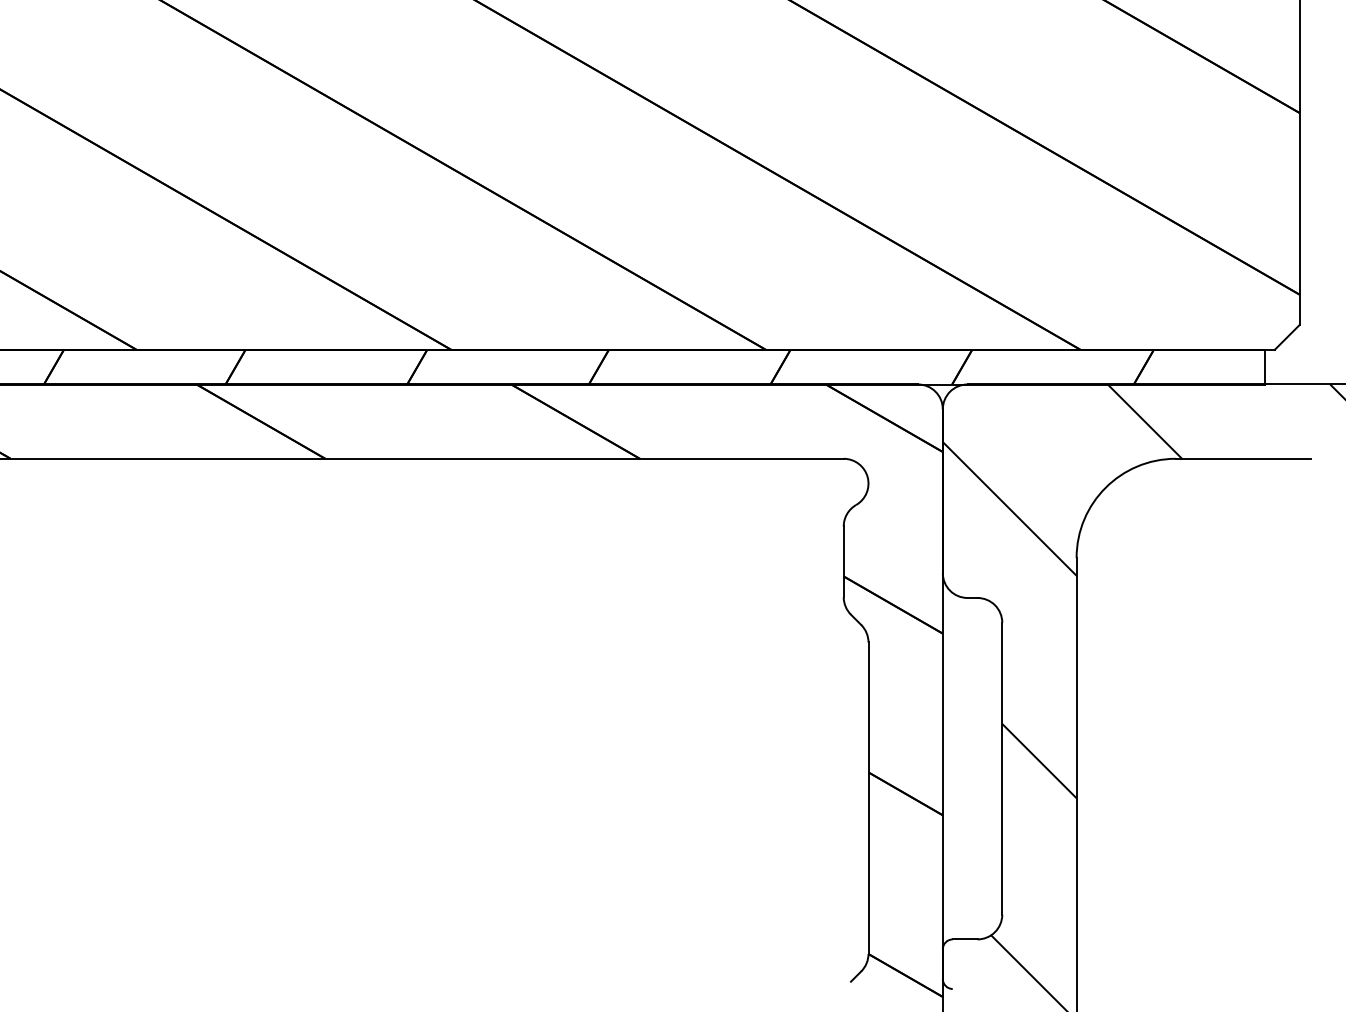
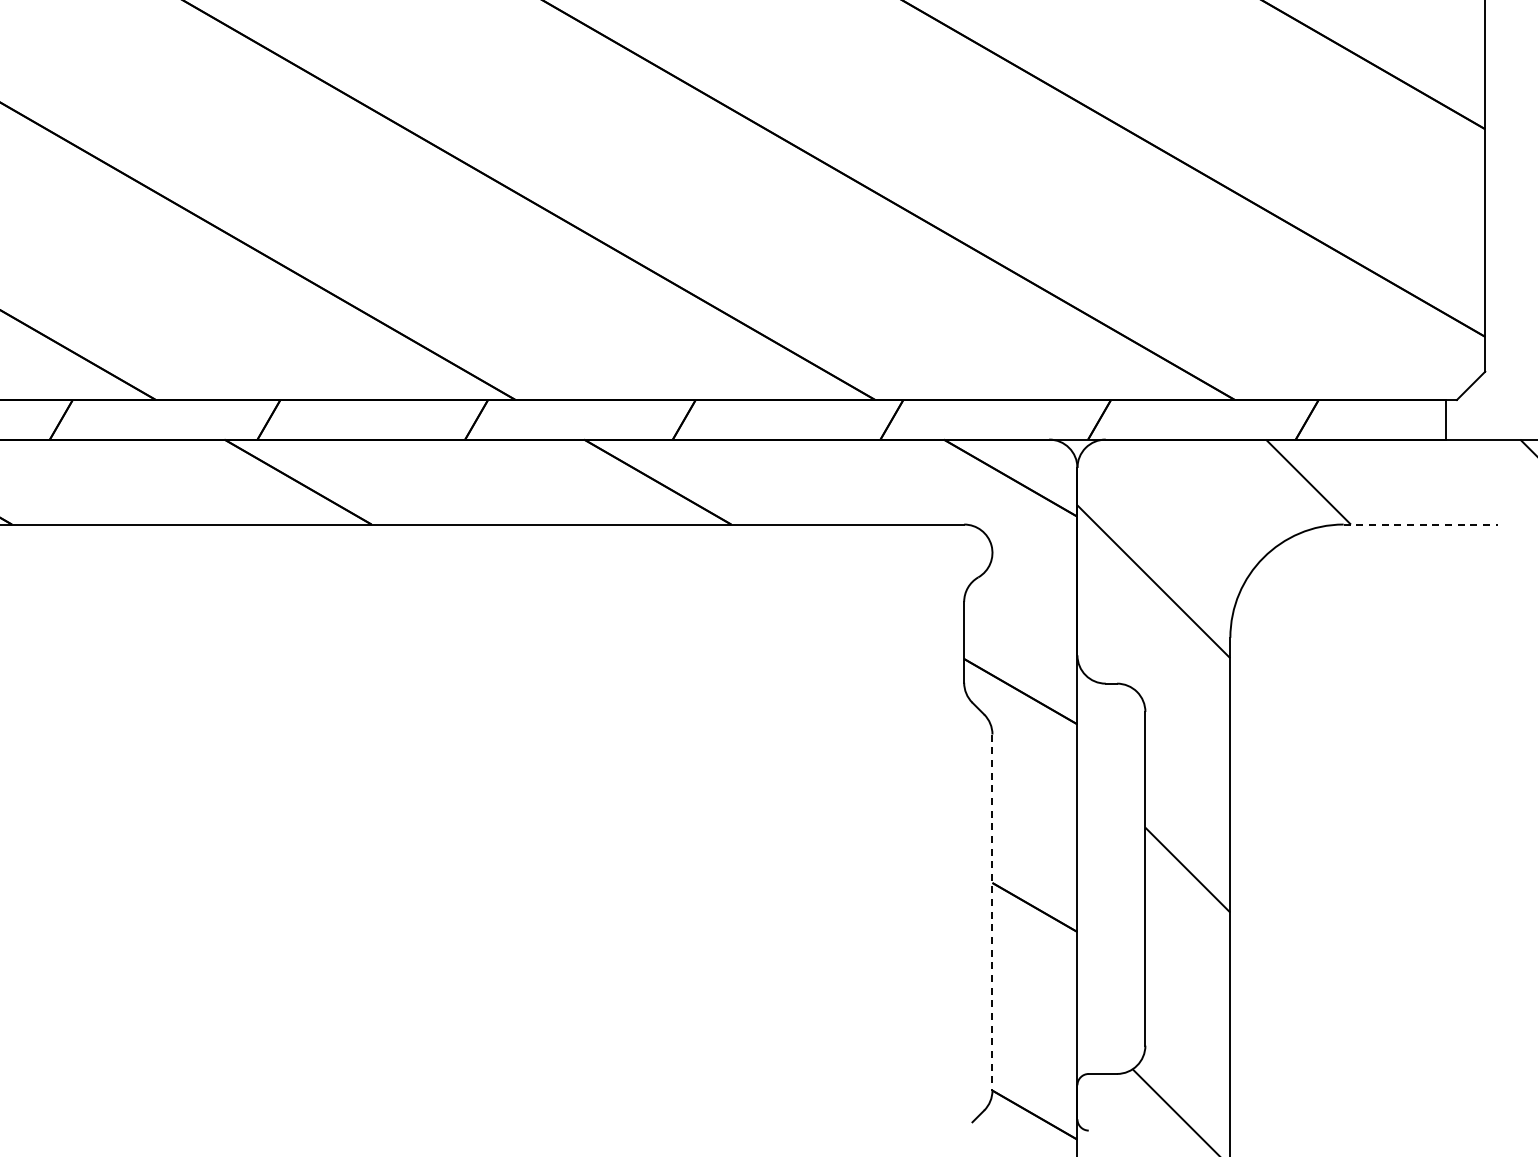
line: (1243, 458) -> (1421, 524), solid -> dashed
line: (868, 799) -> (992, 913), solid -> dashed

